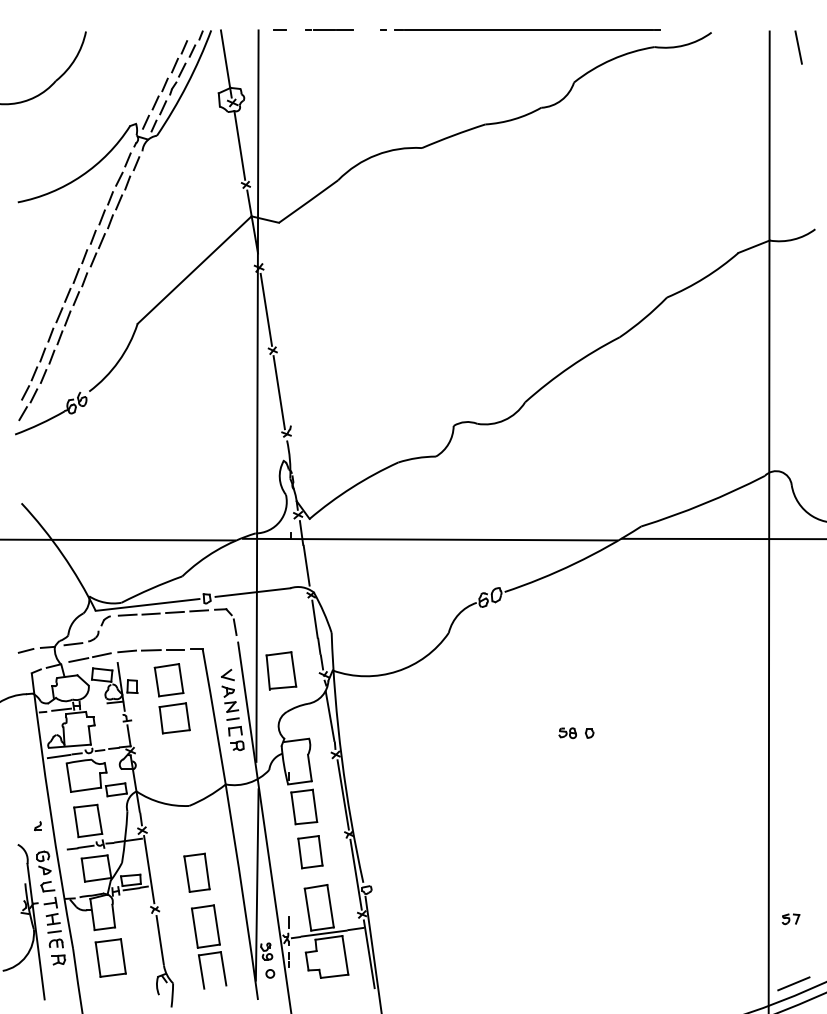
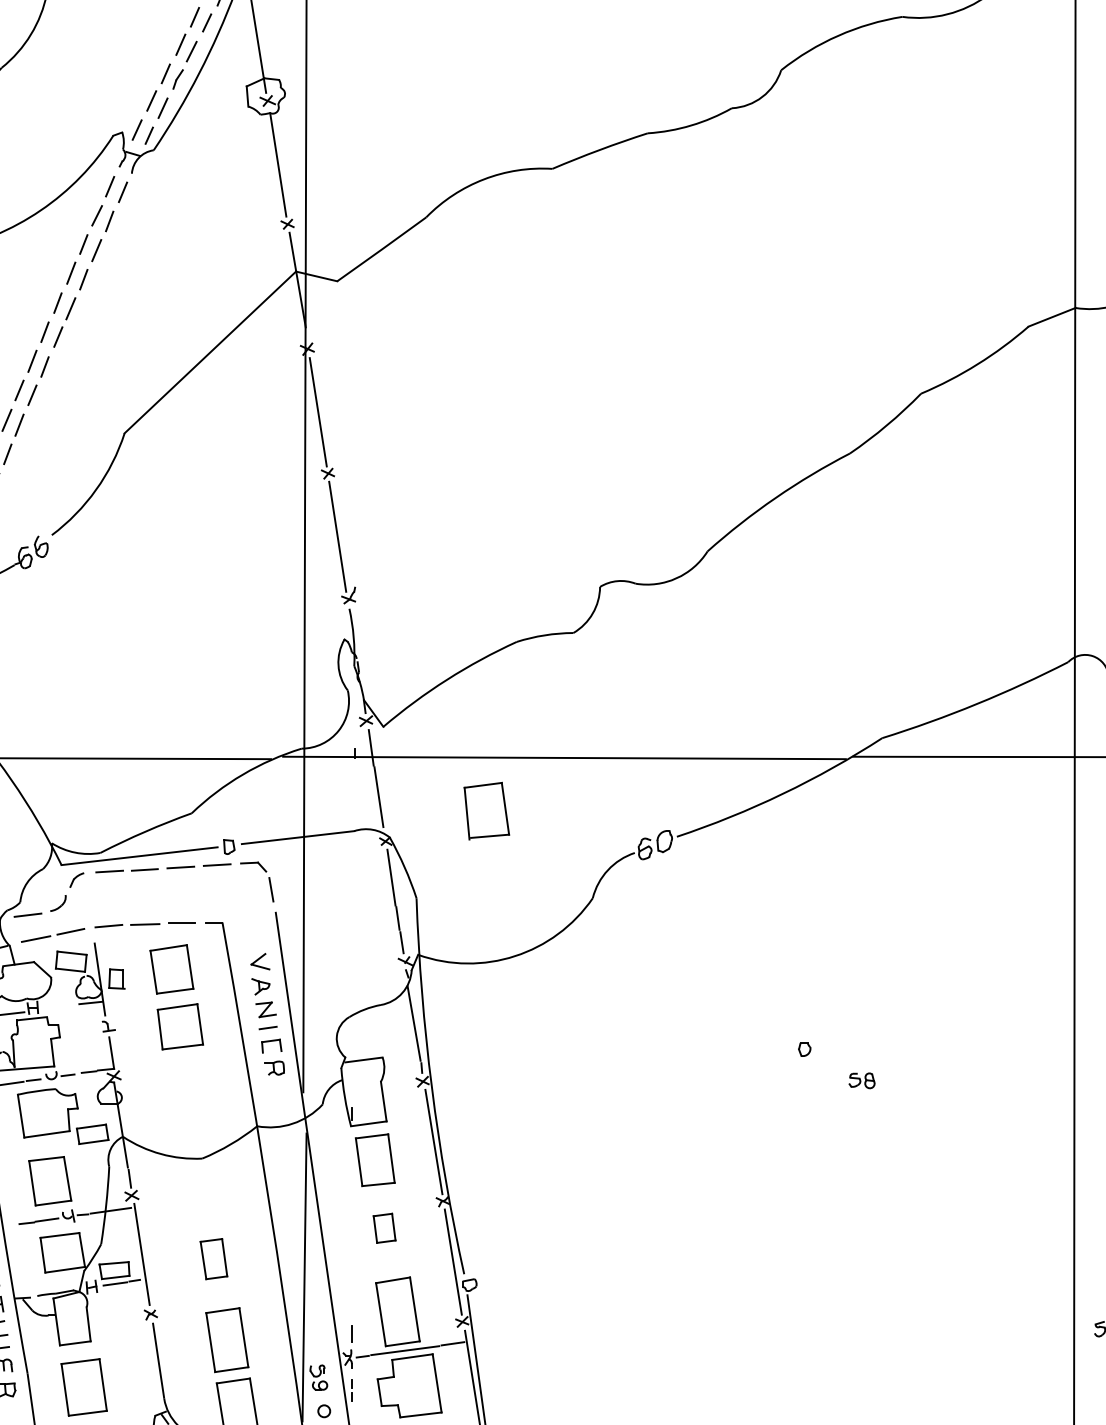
part: (281, 670) -> (486, 810), moved
part: (567, 733) -> (861, 1081), moved
part: (310, 852) -> (384, 1228), size x0.6
part: (196, 872) -> (213, 1258), size x0.7

